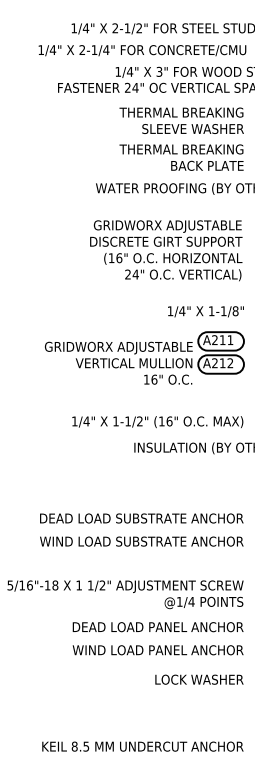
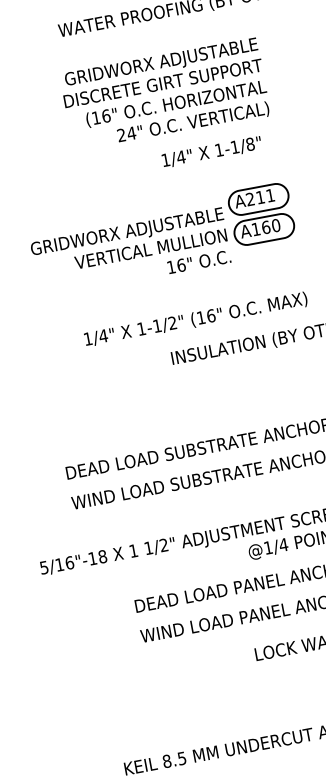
text: (205, 311) -> (211, 152), moved
text: (222, 363) -> (265, 227), A212 -> A160

